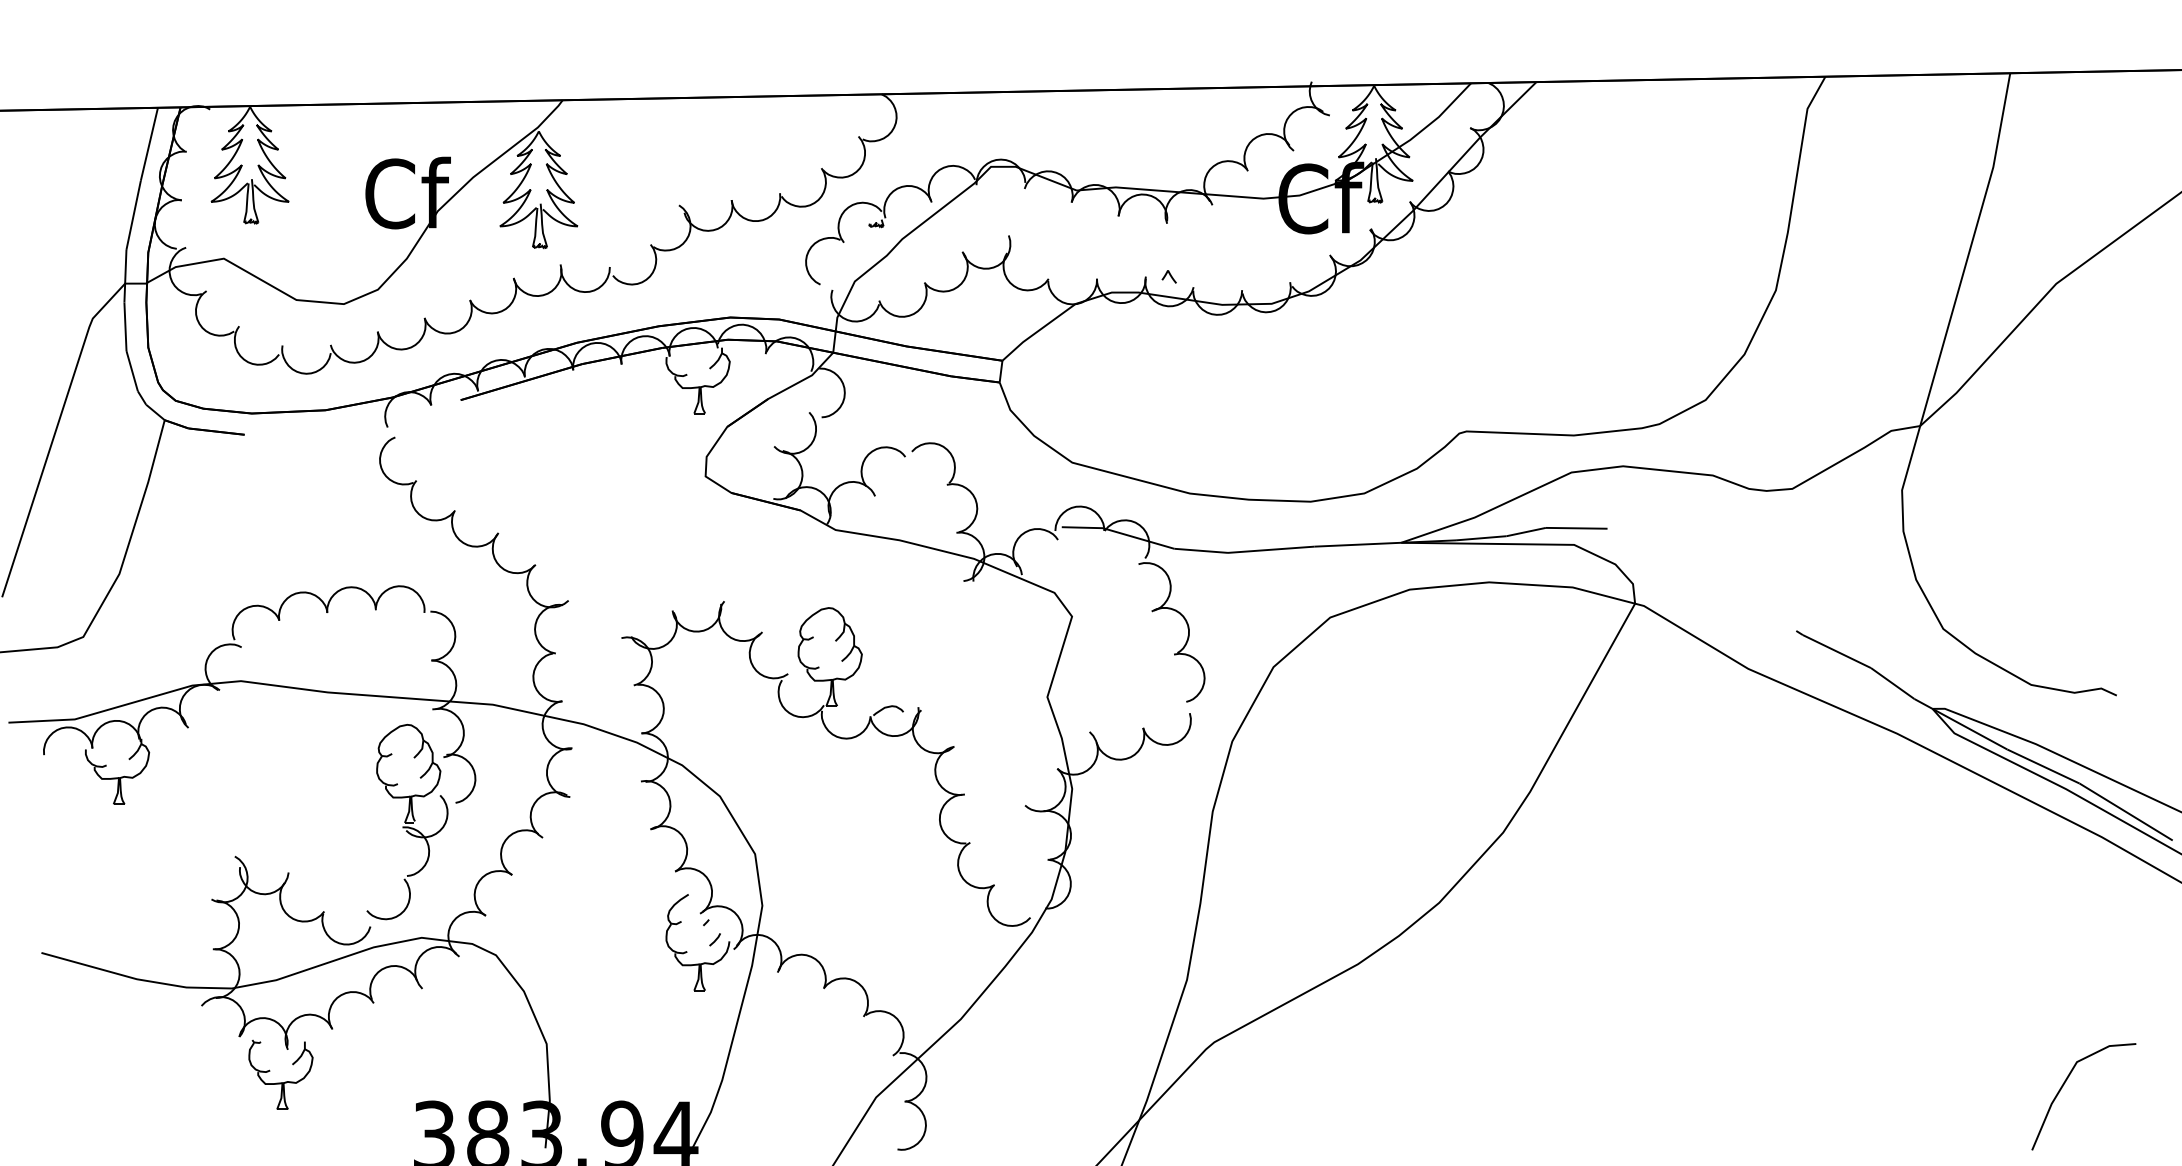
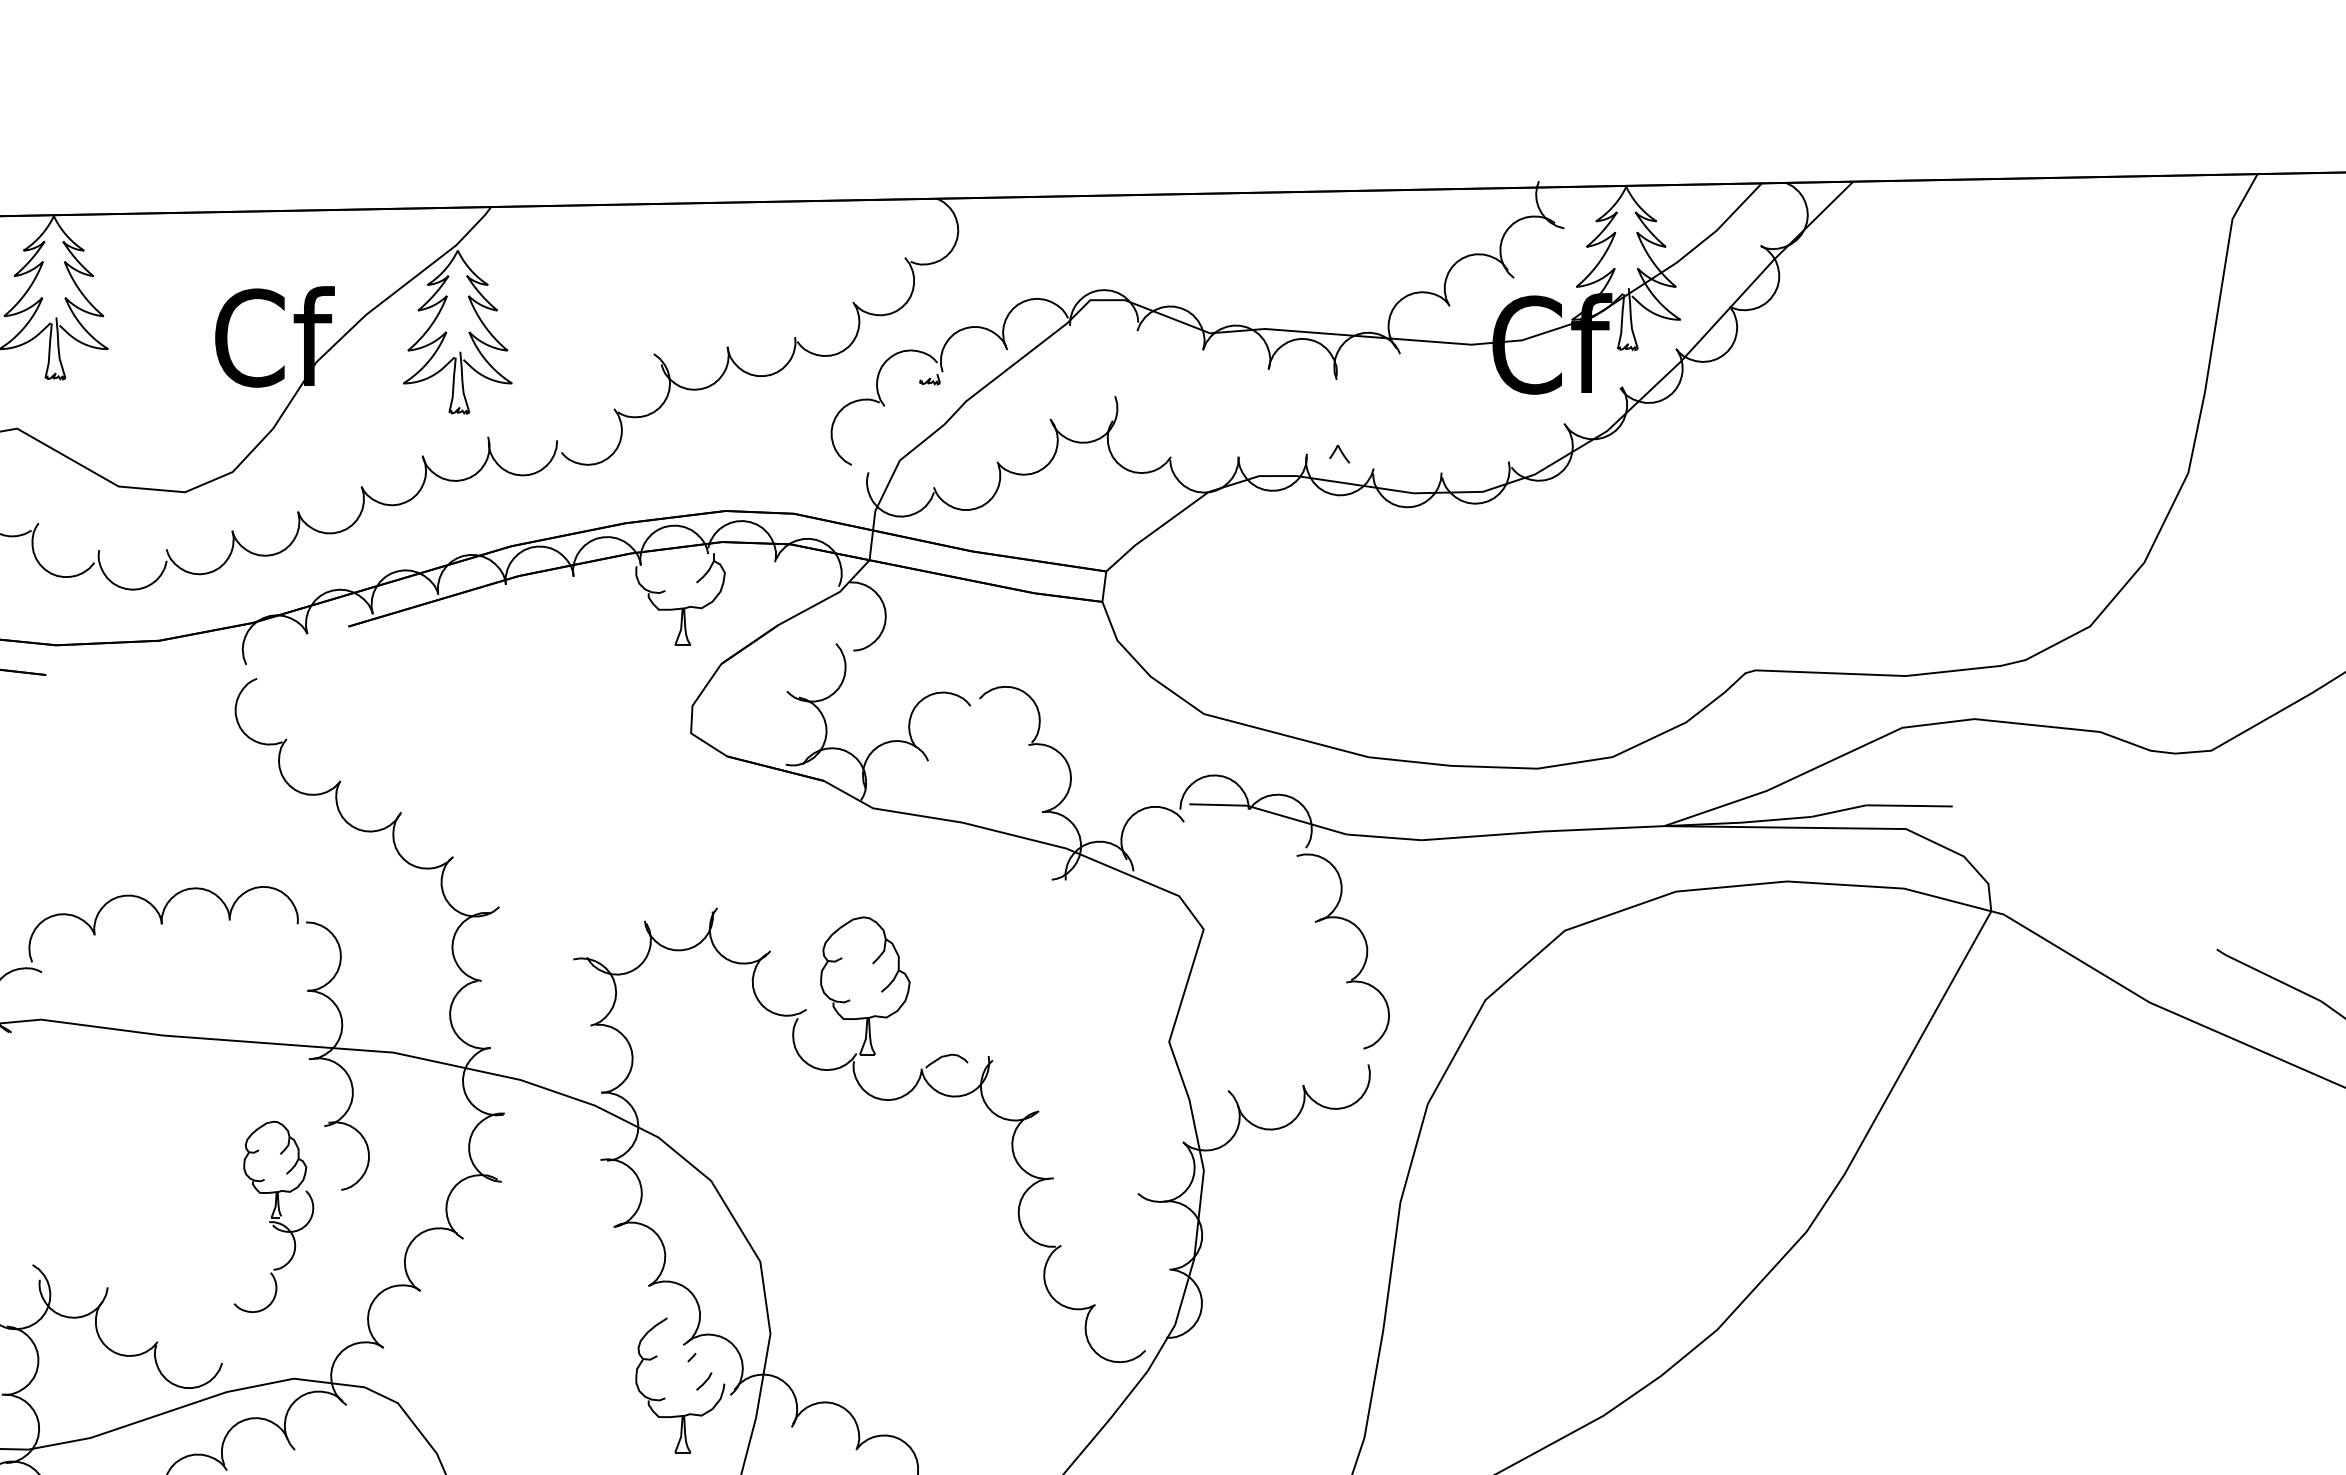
part: (407, 822) -> (274, 1217), size x0.7

